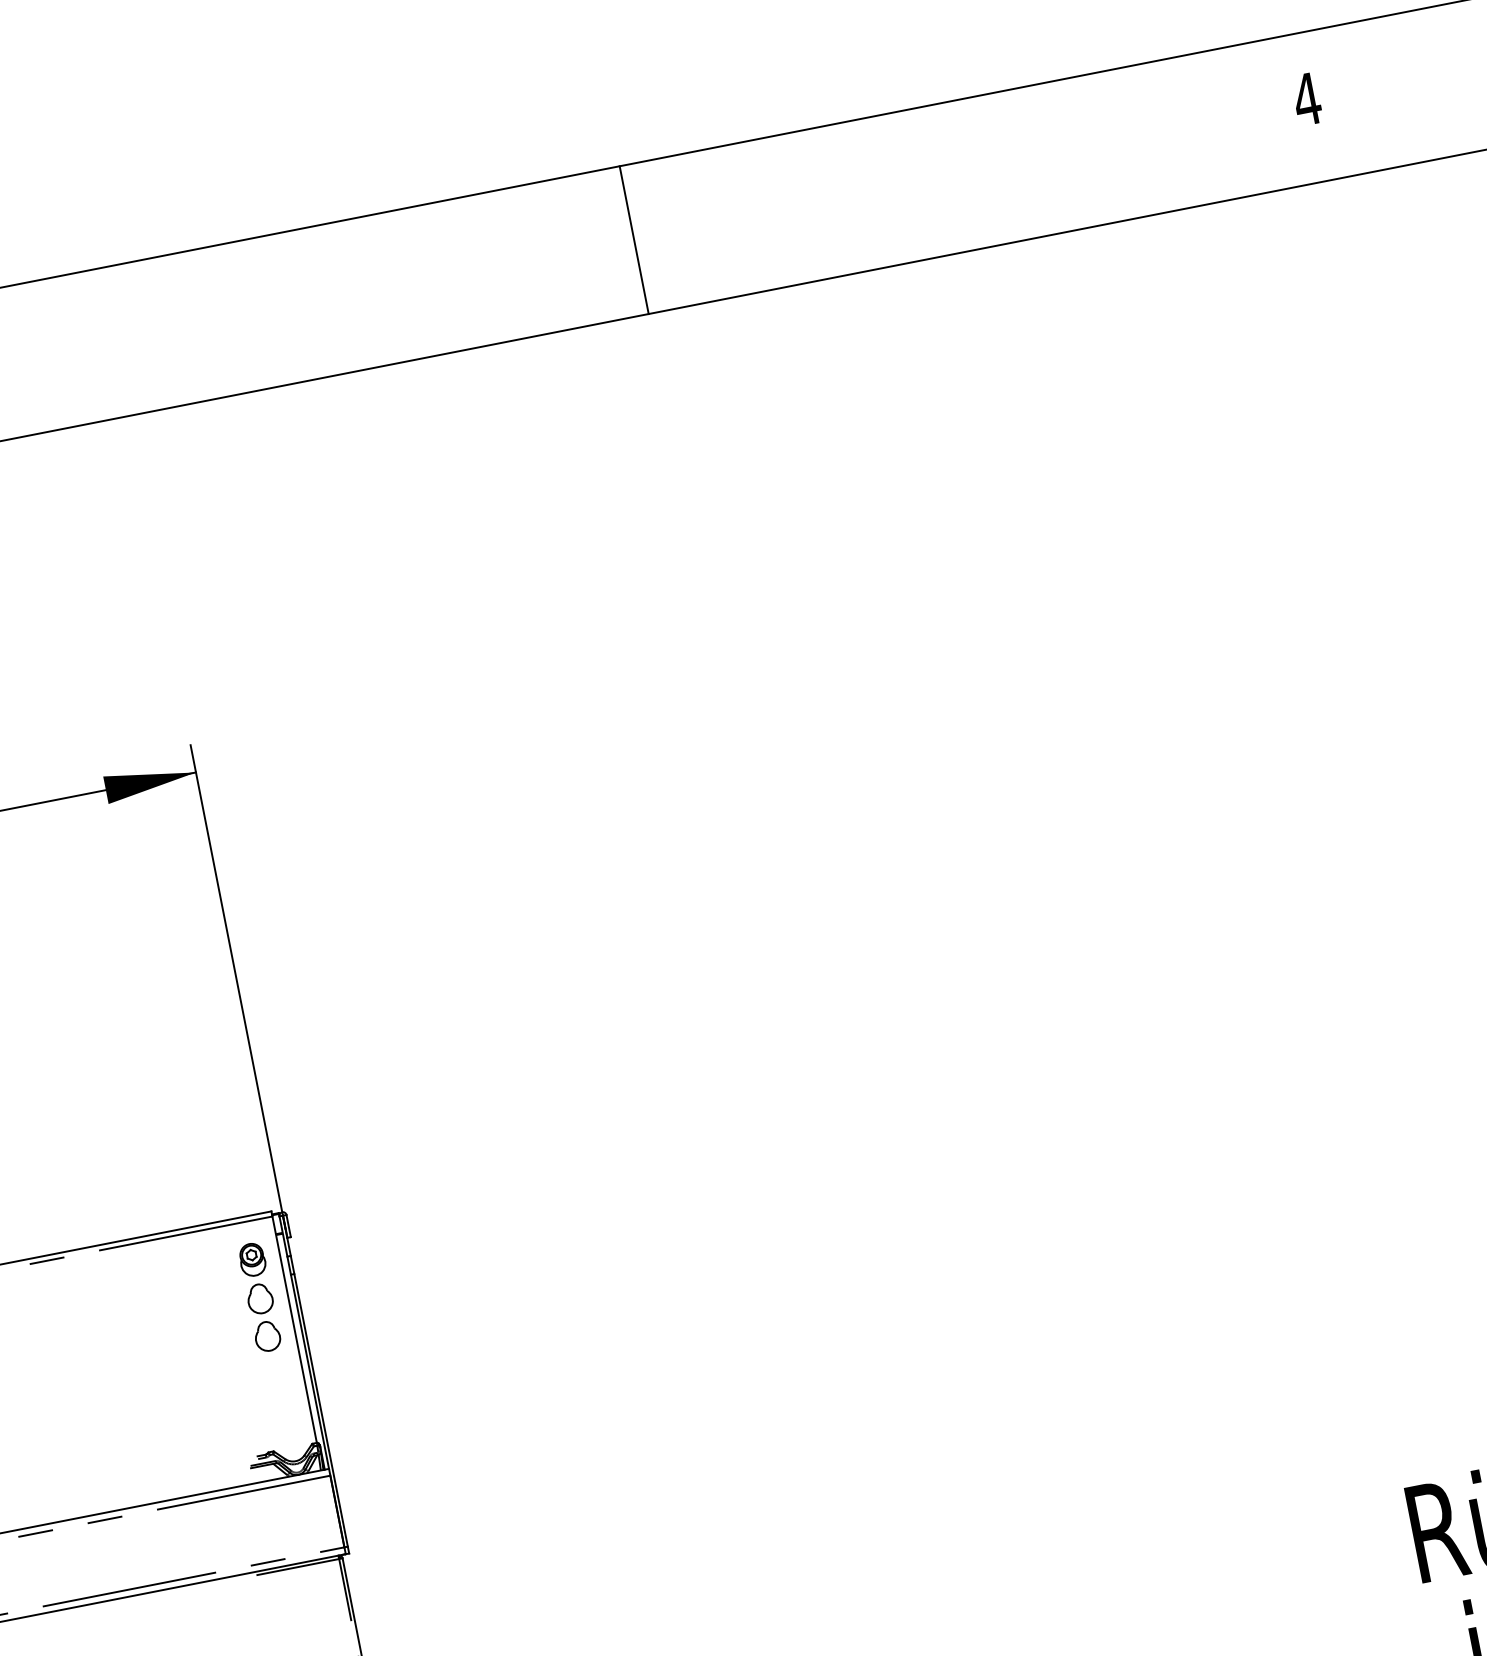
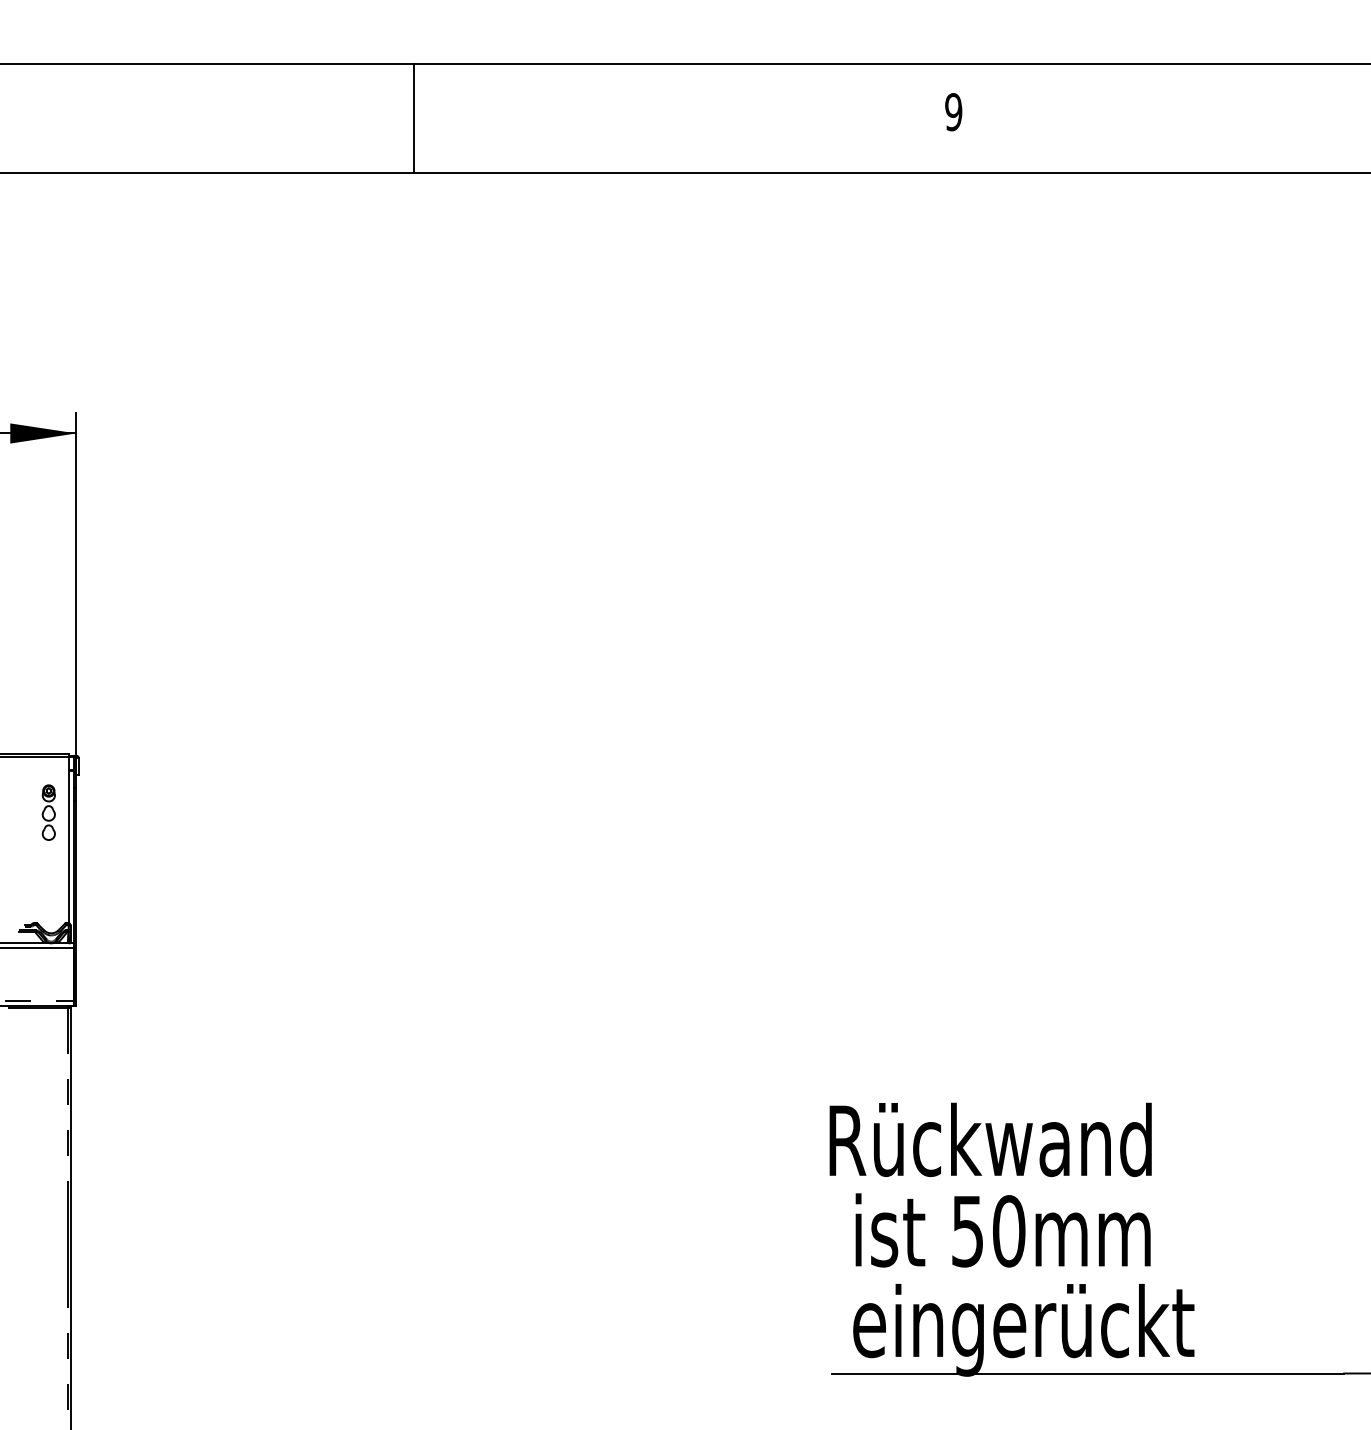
text: (1306, 99) -> (953, 112), 4 -> 9
line: (634, 240) -> (414, 118), moved
part: (259, 1297) -> (48, 812), size x0.7

